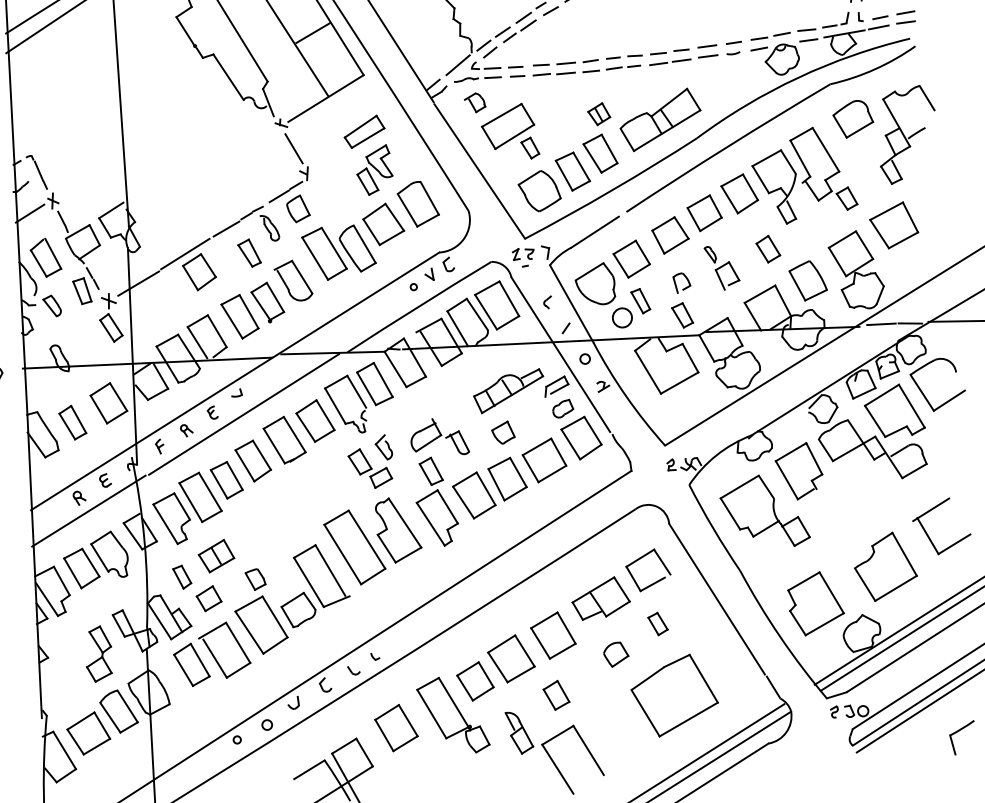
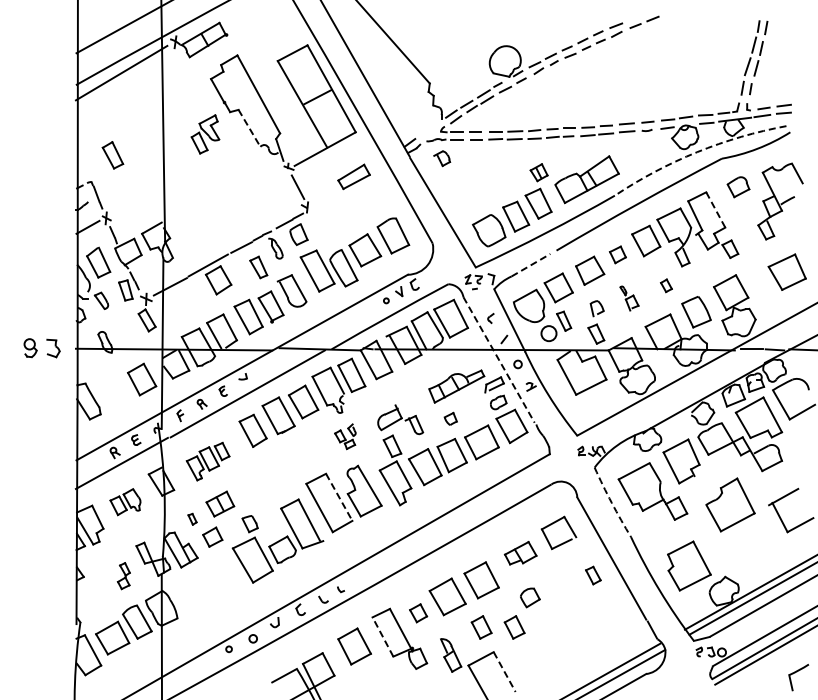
line: (457, 65) -> (429, 128), removed
line: (228, 77) -> (249, 128), solid -> dashed
arc: (798, 78) -> (697, 152), solid -> dashed
part: (853, 119) -> (738, 187), size x0.7
part: (510, 131) -> (468, 182), removed
line: (826, 150) -> (716, 210), solid -> dashed
part: (374, 170) -> (205, 134), moved
part: (704, 212) -> (617, 254), size x0.6
part: (893, 224) -> (786, 271), moved
line: (595, 231) -> (531, 264), solid -> dashed
part: (768, 248) -> (666, 285), size x0.6
part: (722, 267) -> (629, 298), size x0.7
line: (561, 355) -> (499, 360), solid -> dashed
part: (72, 422) -> (112, 155), moved
part: (503, 432) -> (450, 418), size x0.7
part: (370, 462) -> (345, 436), size x0.6
part: (197, 502) -> (207, 461), size x0.6
arc: (713, 528) -> (611, 502), solid -> dashed
line: (367, 539) -> (339, 497), solid -> dashed
part: (95, 559) -> (125, 501), size x0.6
part: (885, 566) -> (730, 504), moved
part: (182, 577) -> (192, 519), size x0.6
part: (600, 598) -> (520, 553), size x0.7
part: (658, 623) -> (593, 575), moved
part: (98, 653) -> (123, 575), size x0.6
part: (211, 653) -> (212, 580), removed
part: (475, 681) -> (418, 613), size x0.6
part: (598, 693) -> (514, 627), added
part: (674, 695) -> (574, 632), removed
line: (431, 713) -> (382, 636), solid -> dashed
line: (588, 751) -> (504, 672), solid -> dashed

